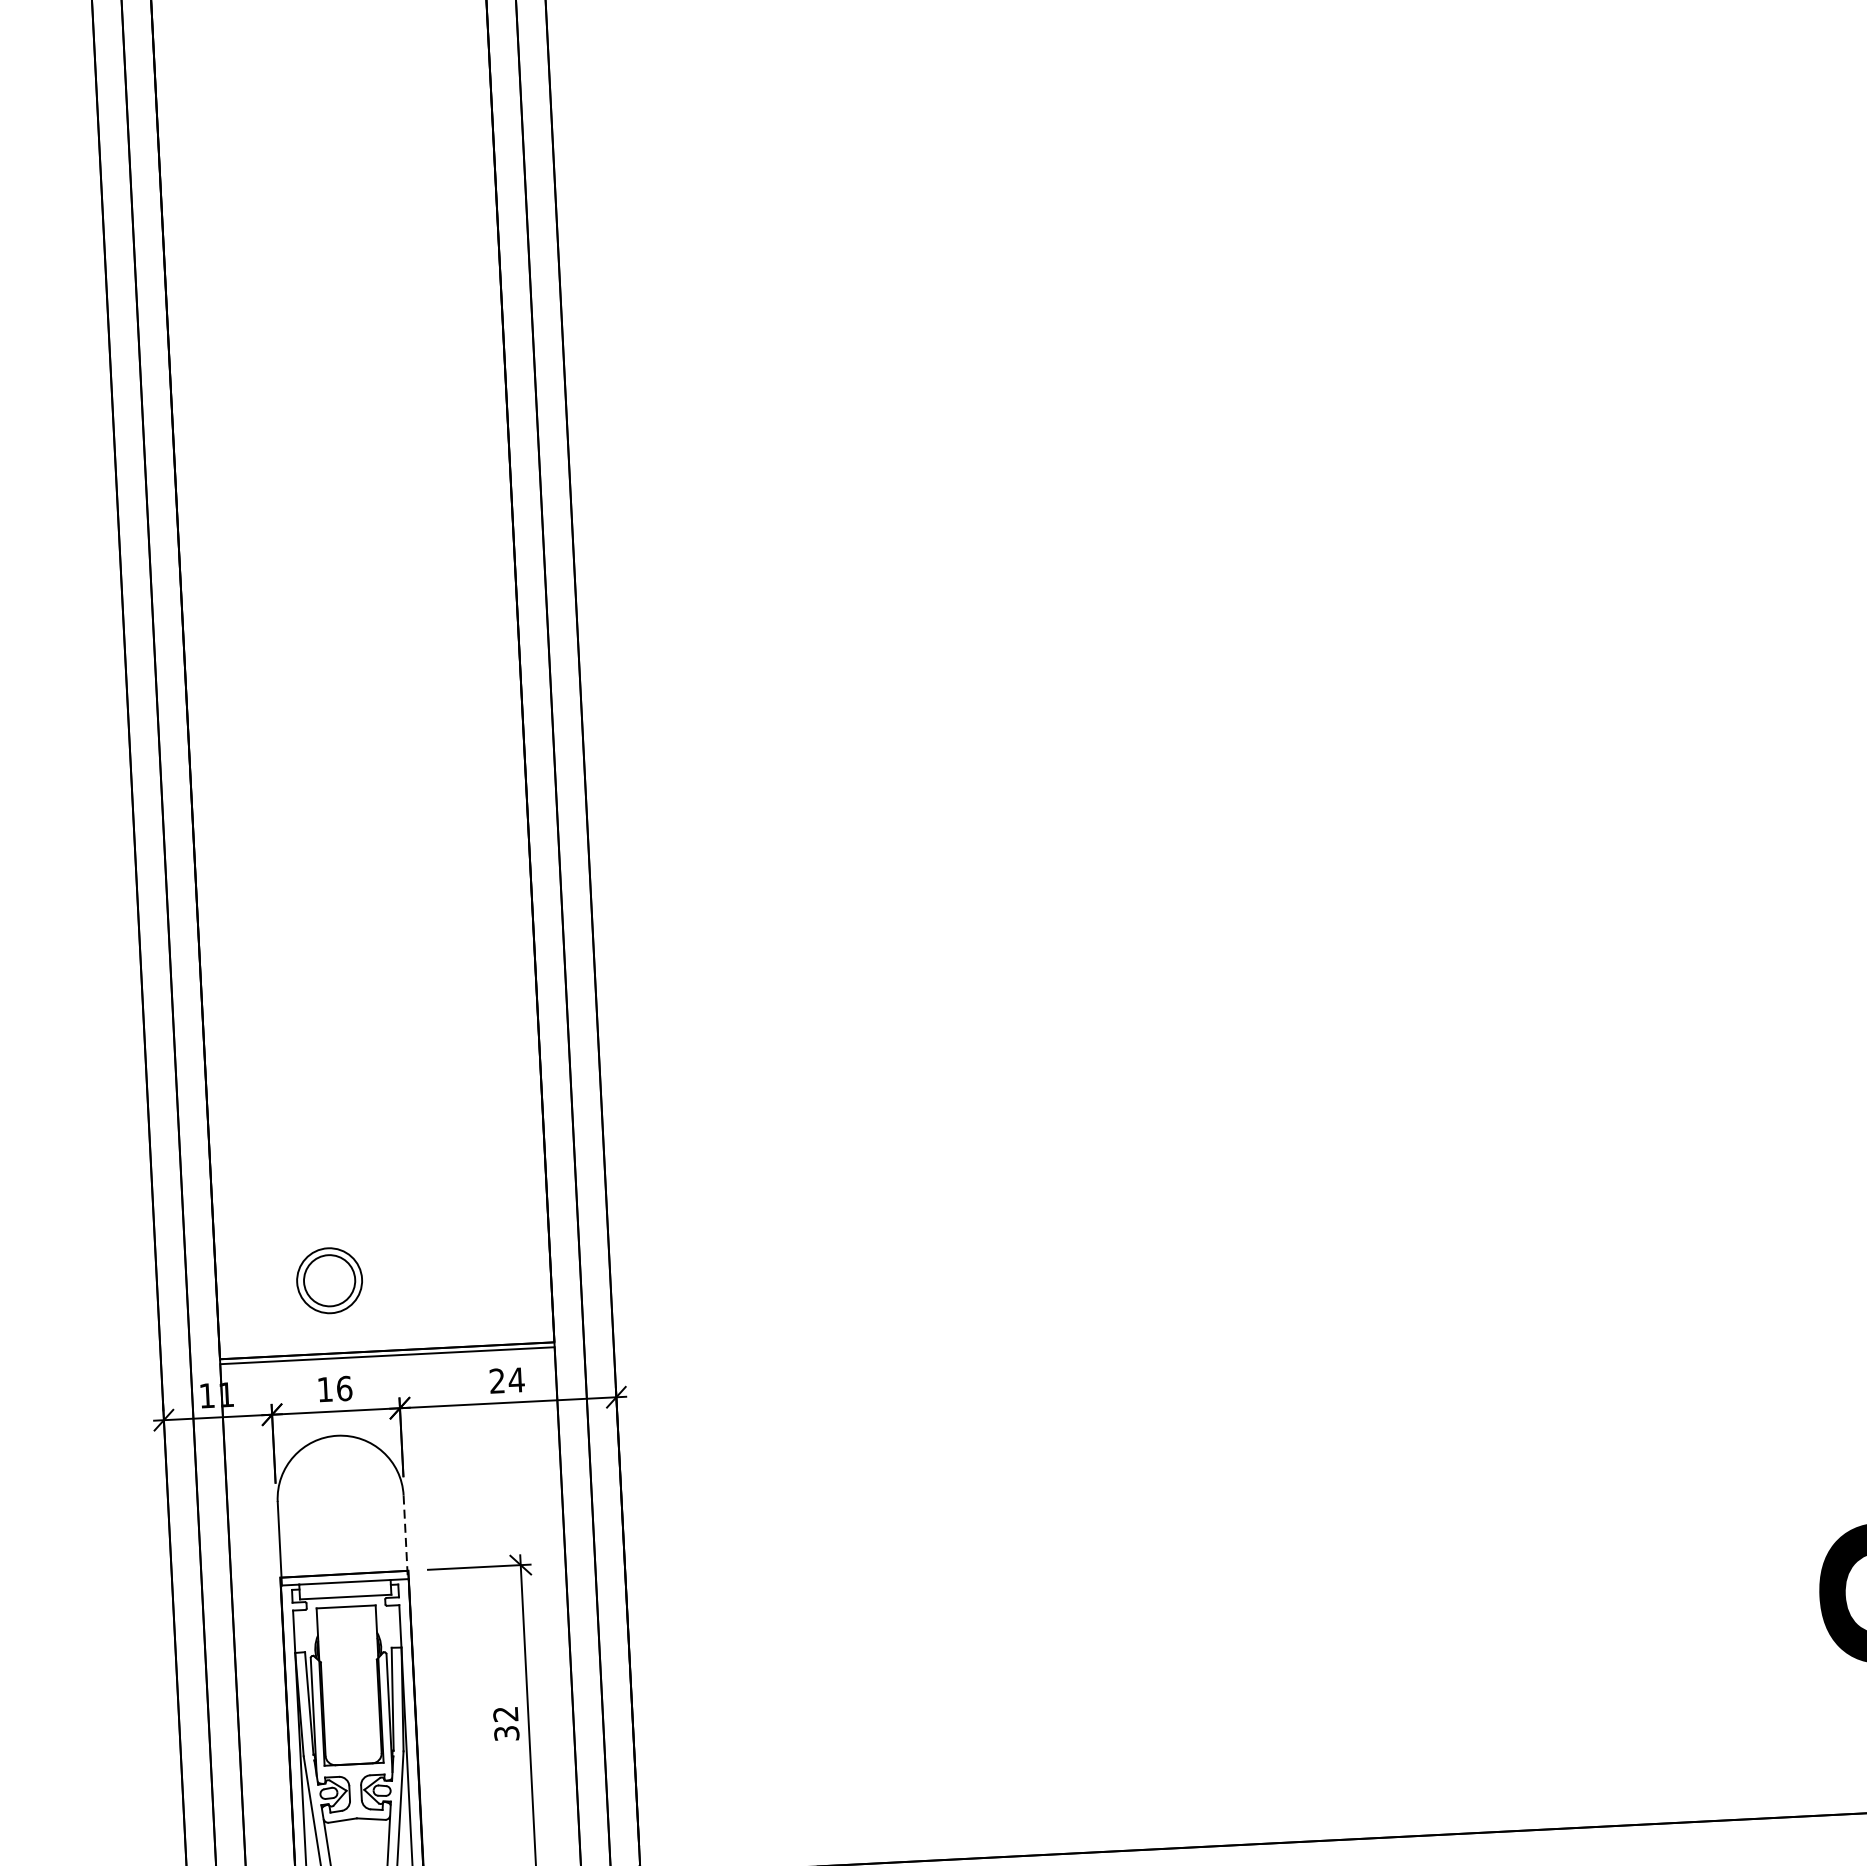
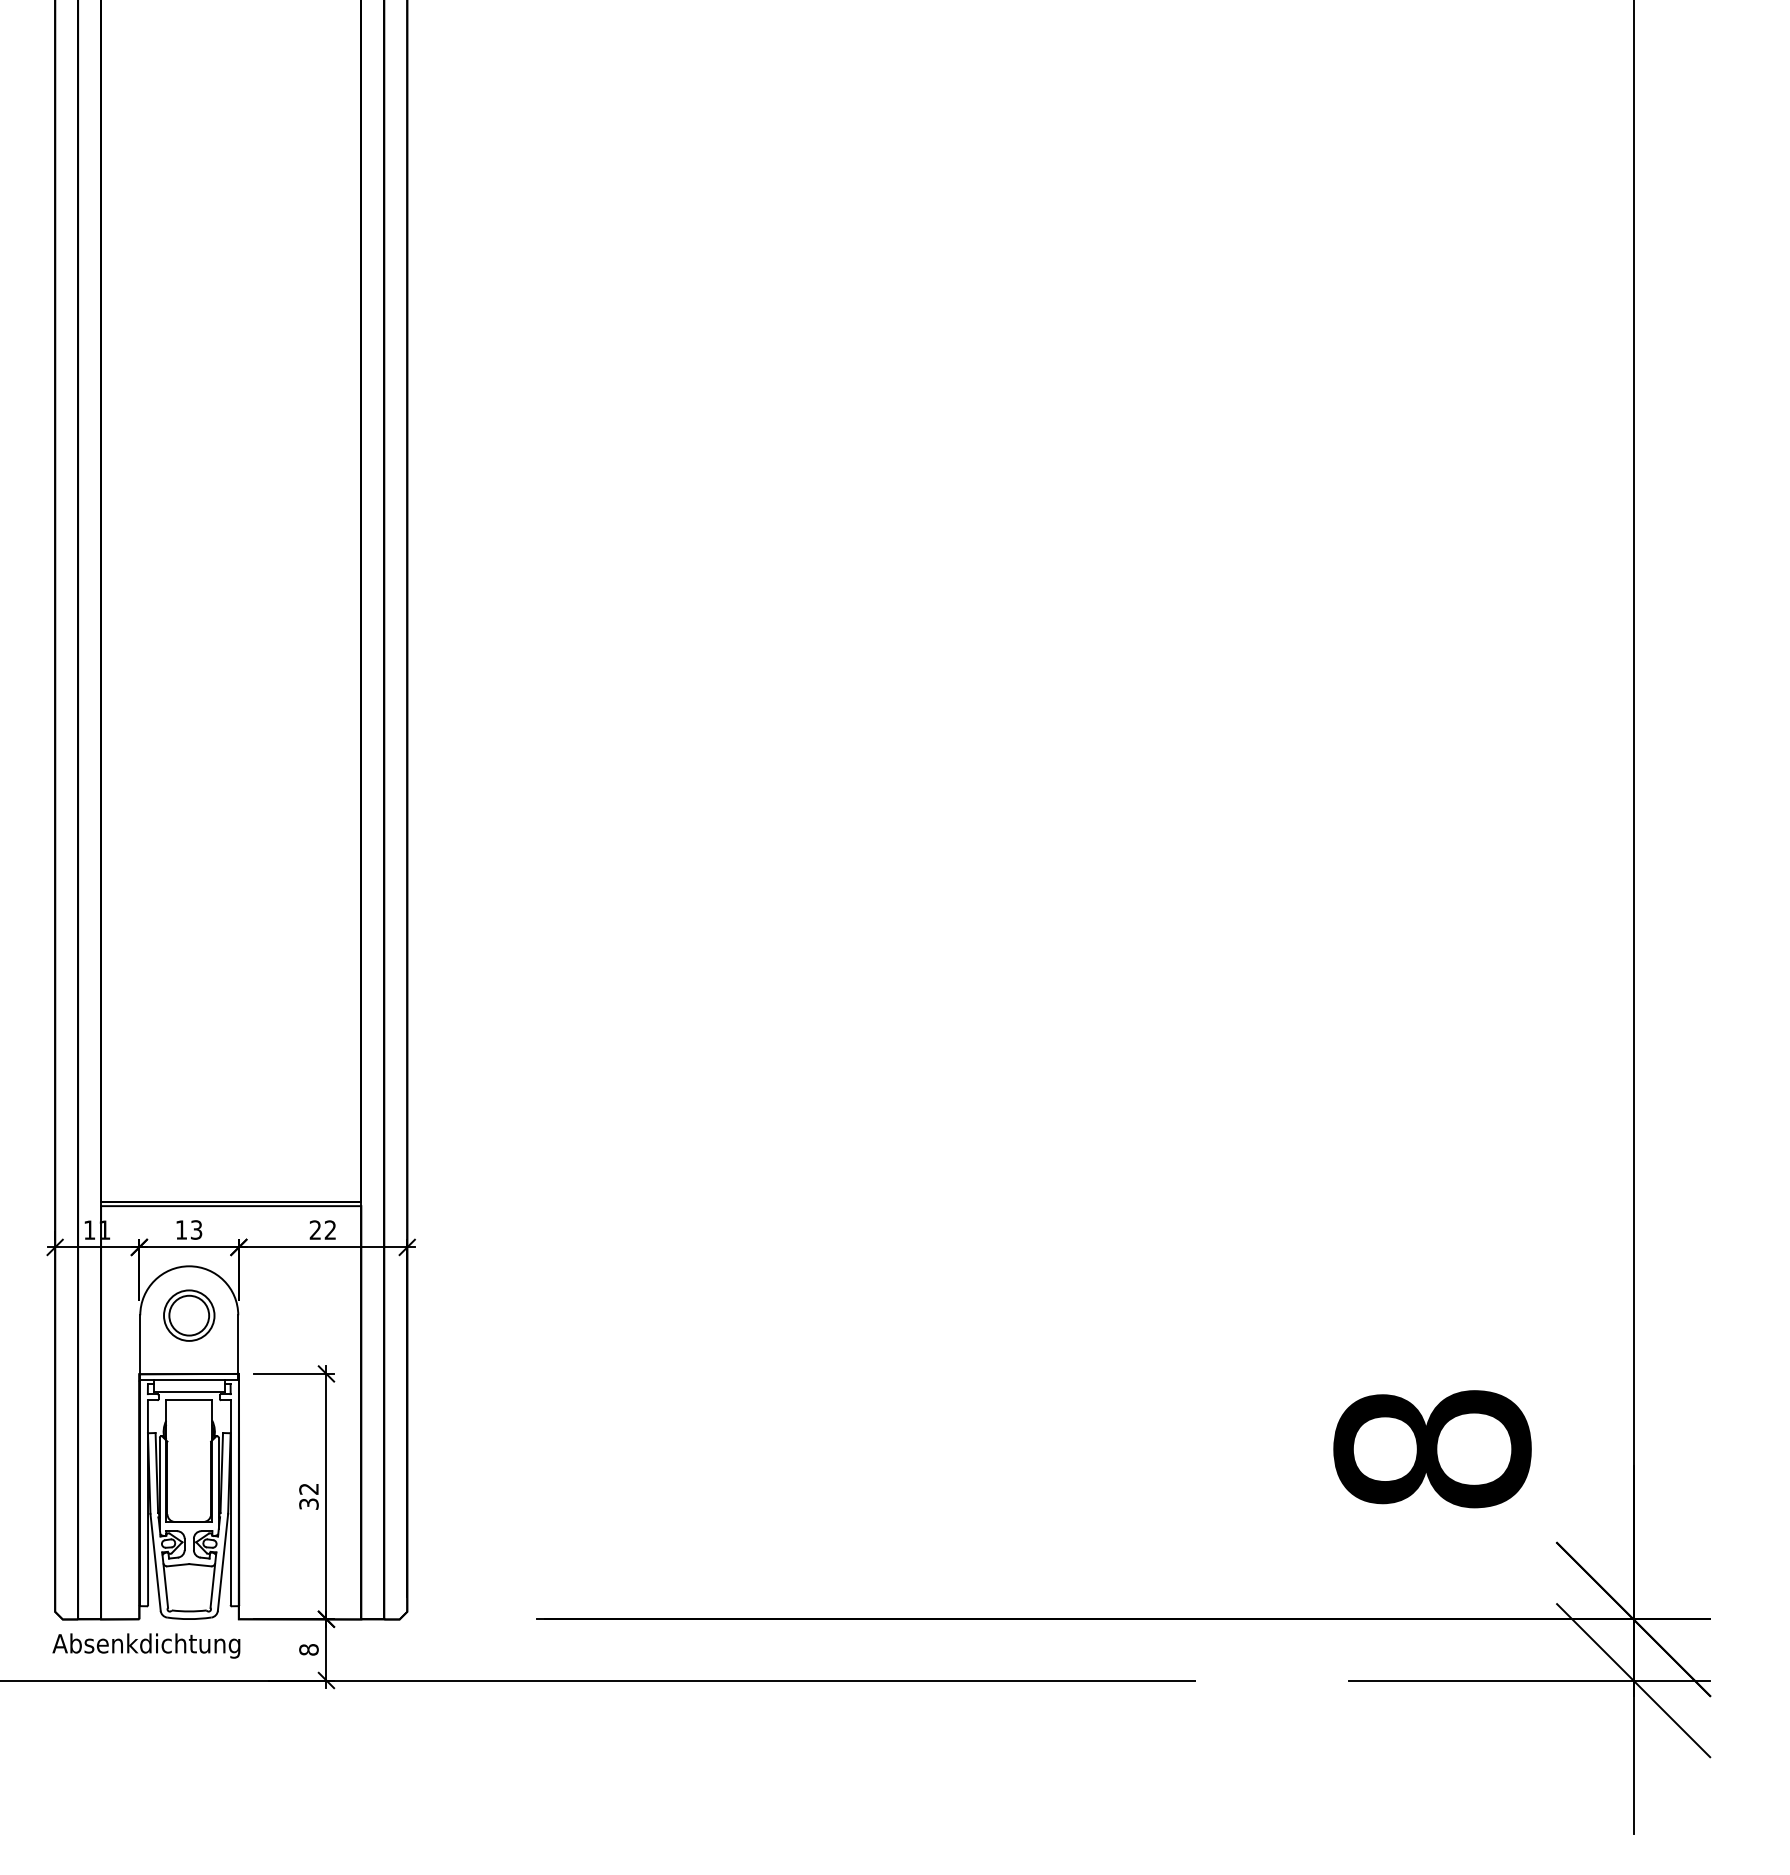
part: (329, 1280) -> (189, 1315), moved
text: (516, 1379) -> (330, 1229), 24 -> 22
text: (344, 1387) -> (196, 1229), 16 -> 13
line: (406, 1536) -> (238, 1347), dashed -> solid

